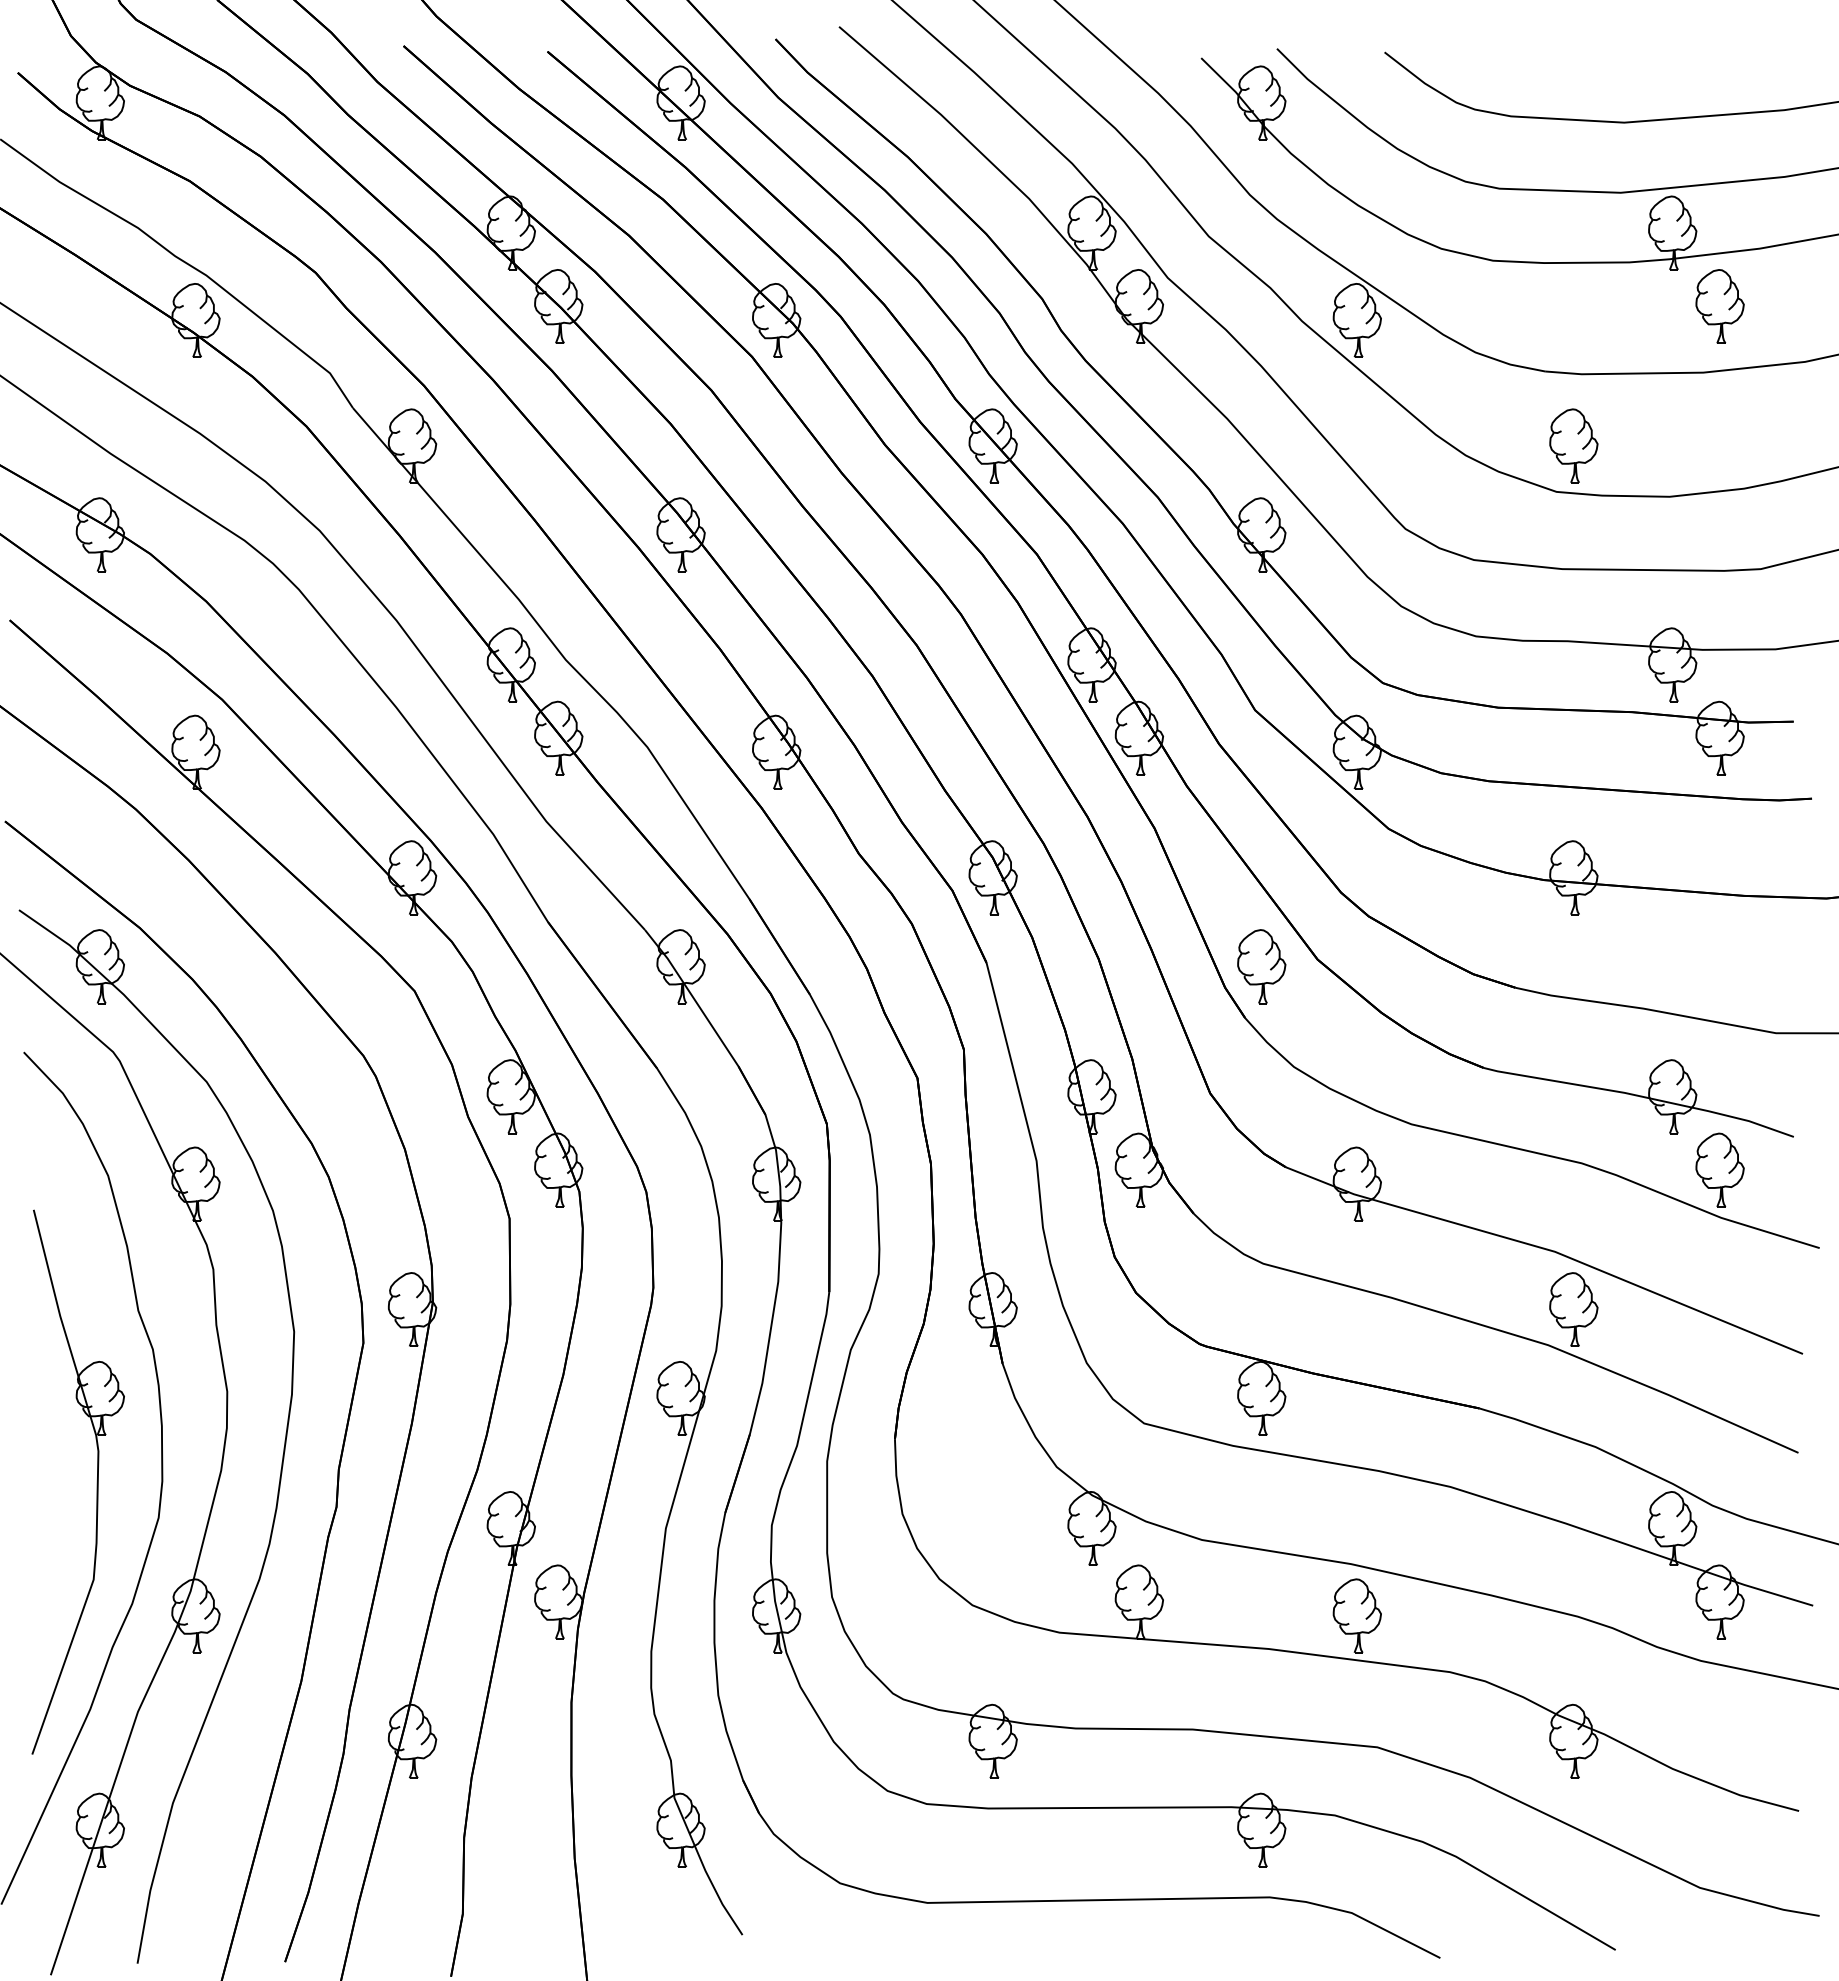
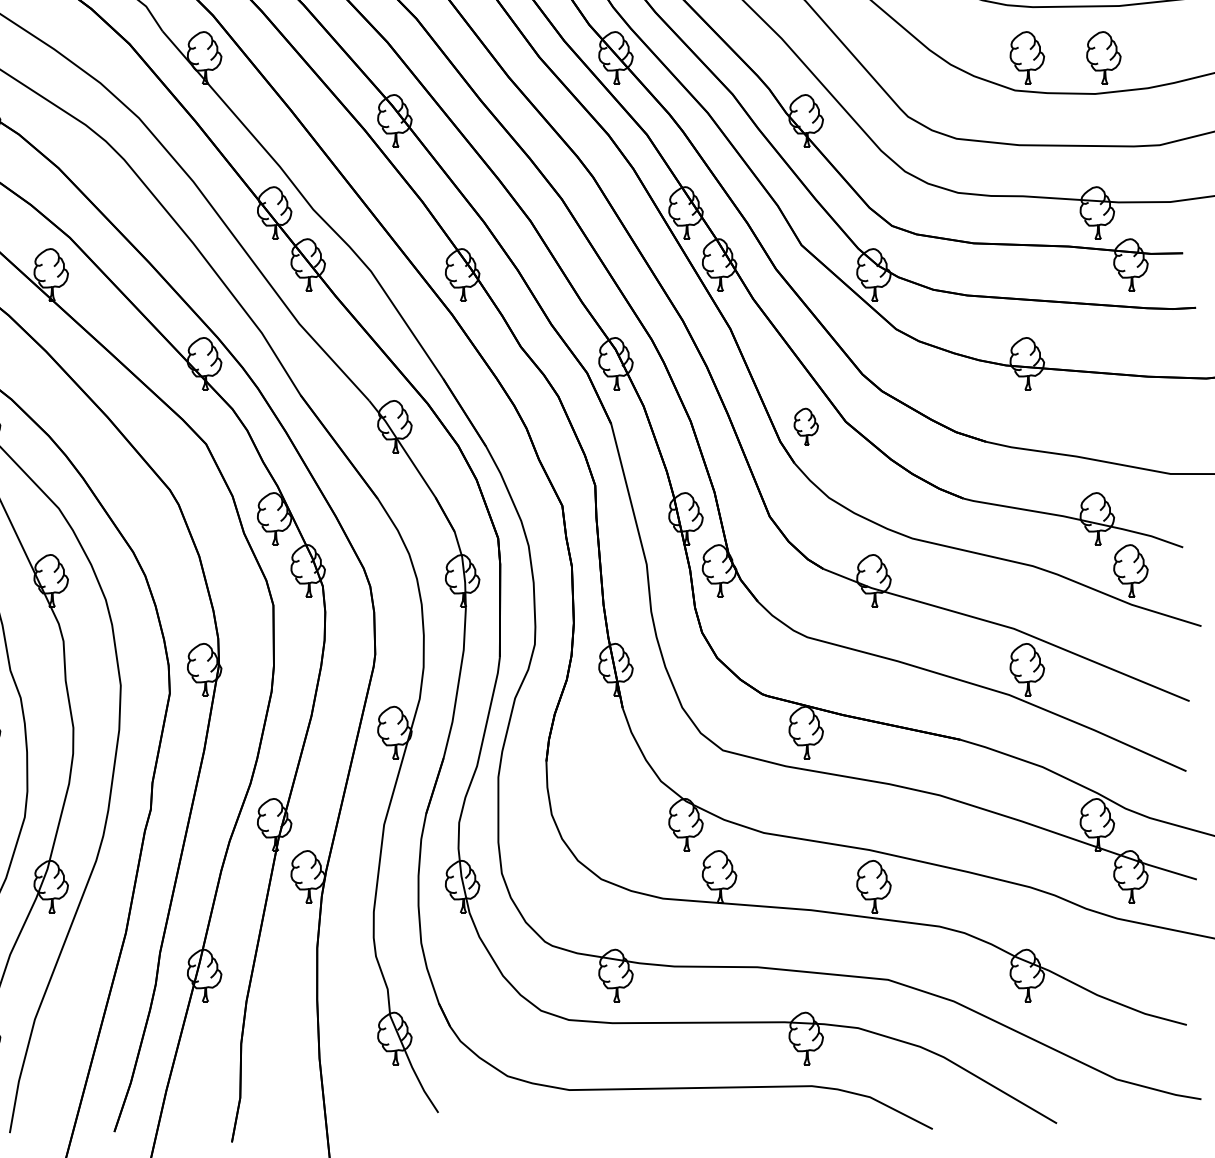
part: (1681, 445) -> (1103, 57), added
part: (1261, 966) -> (806, 426), size x0.7

